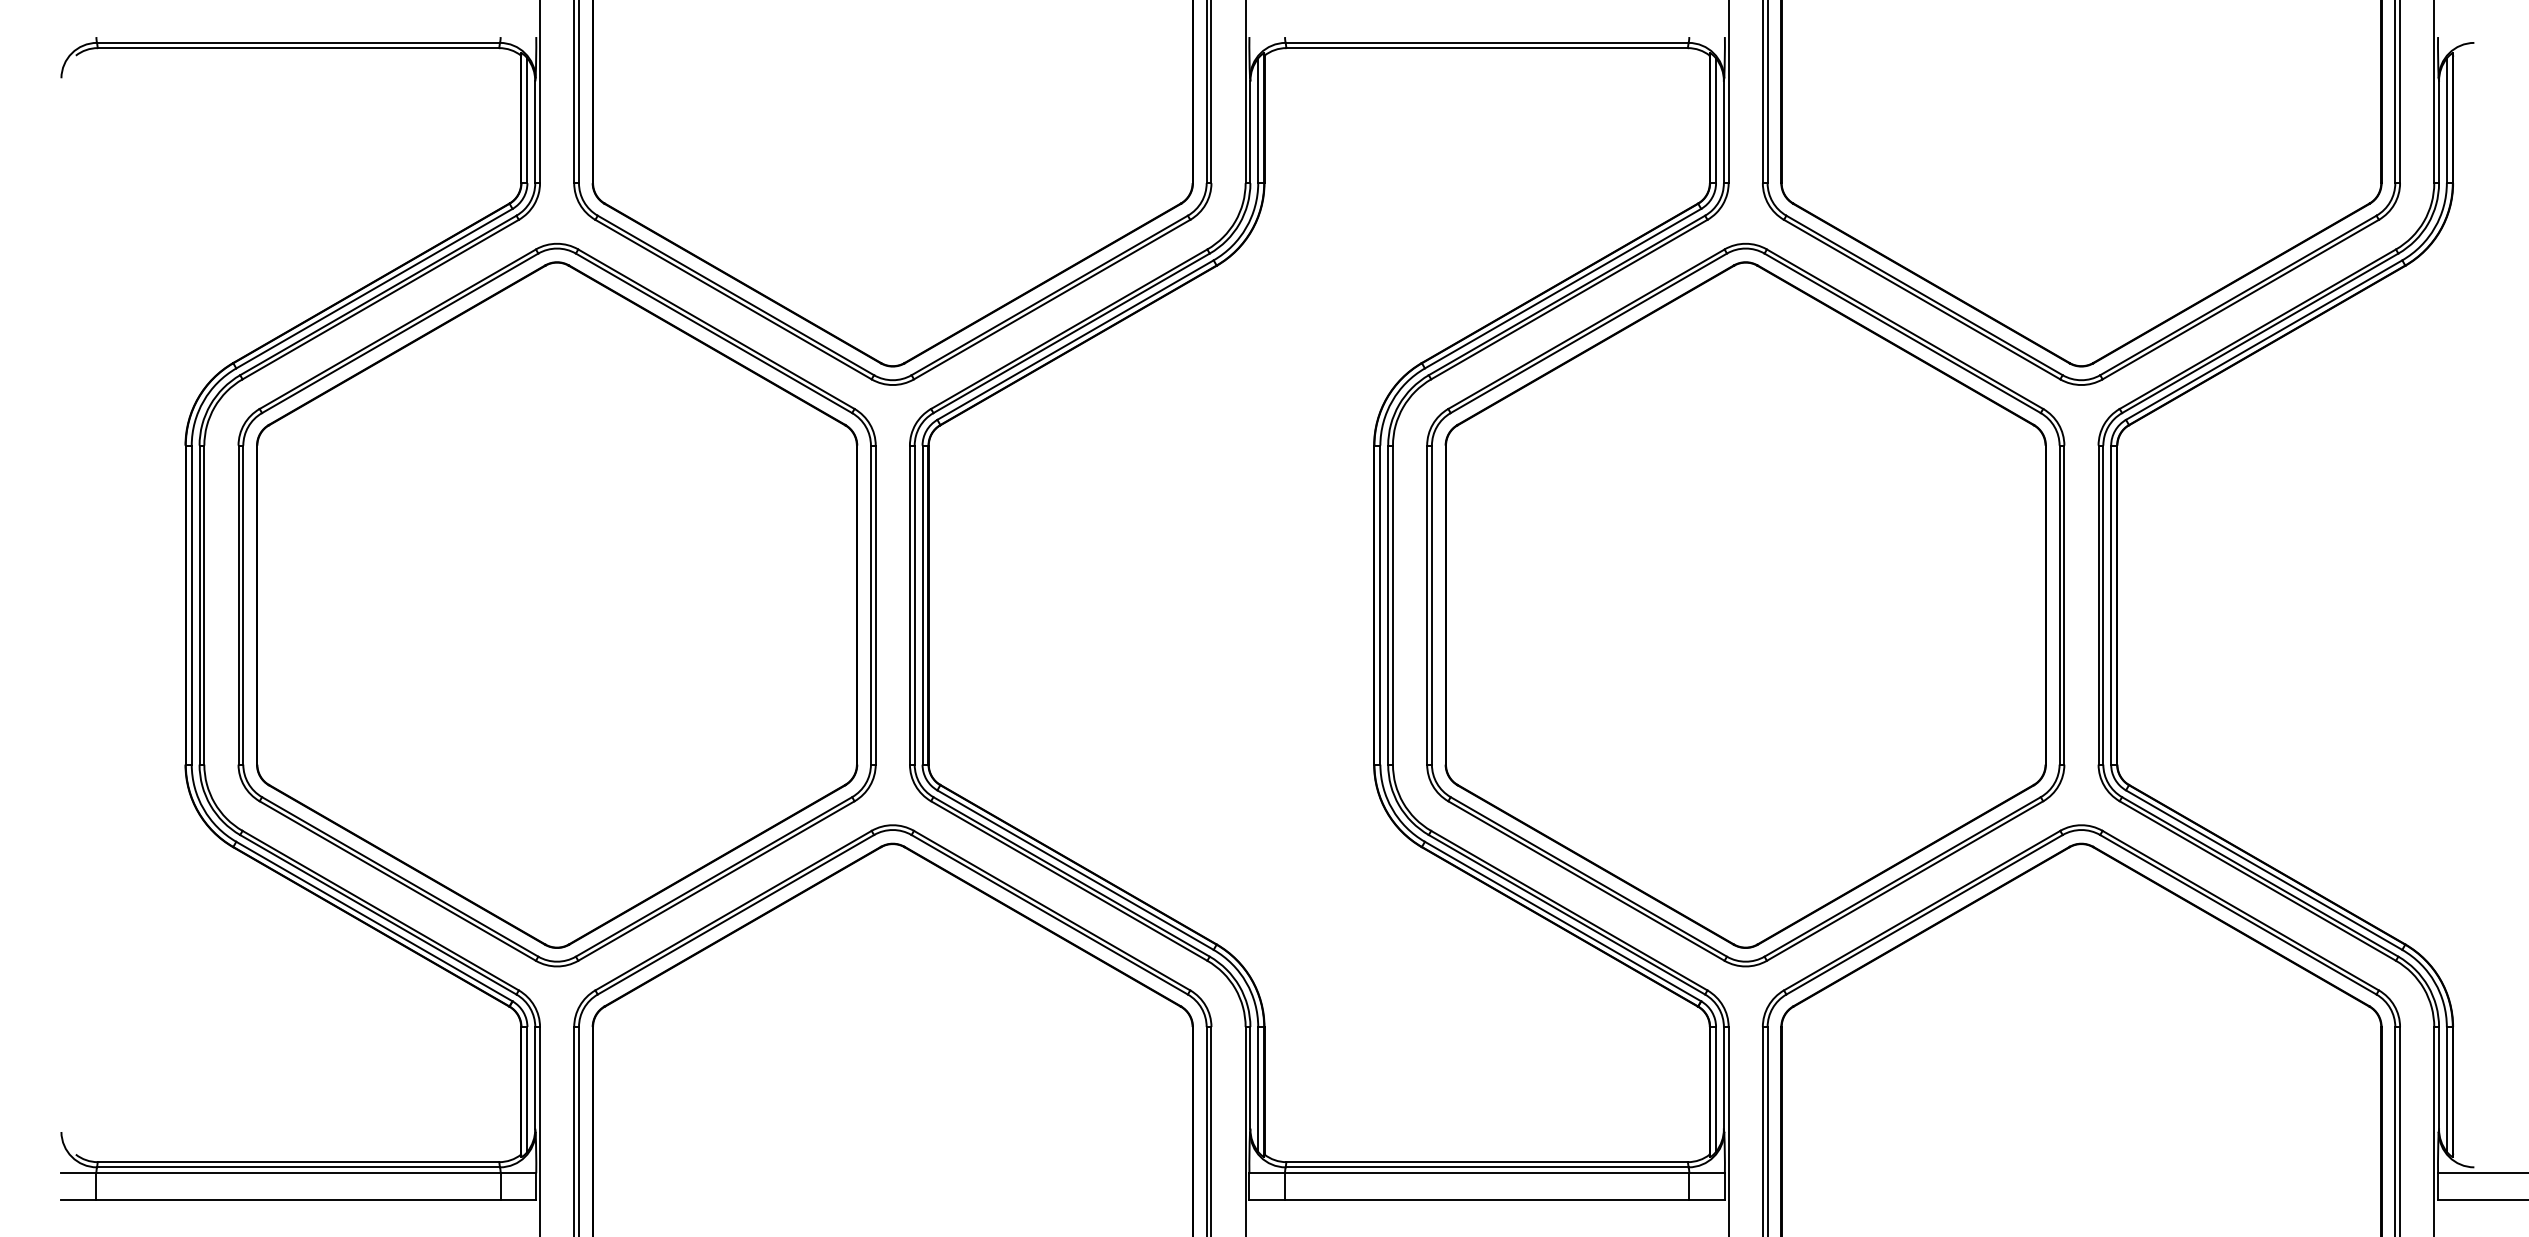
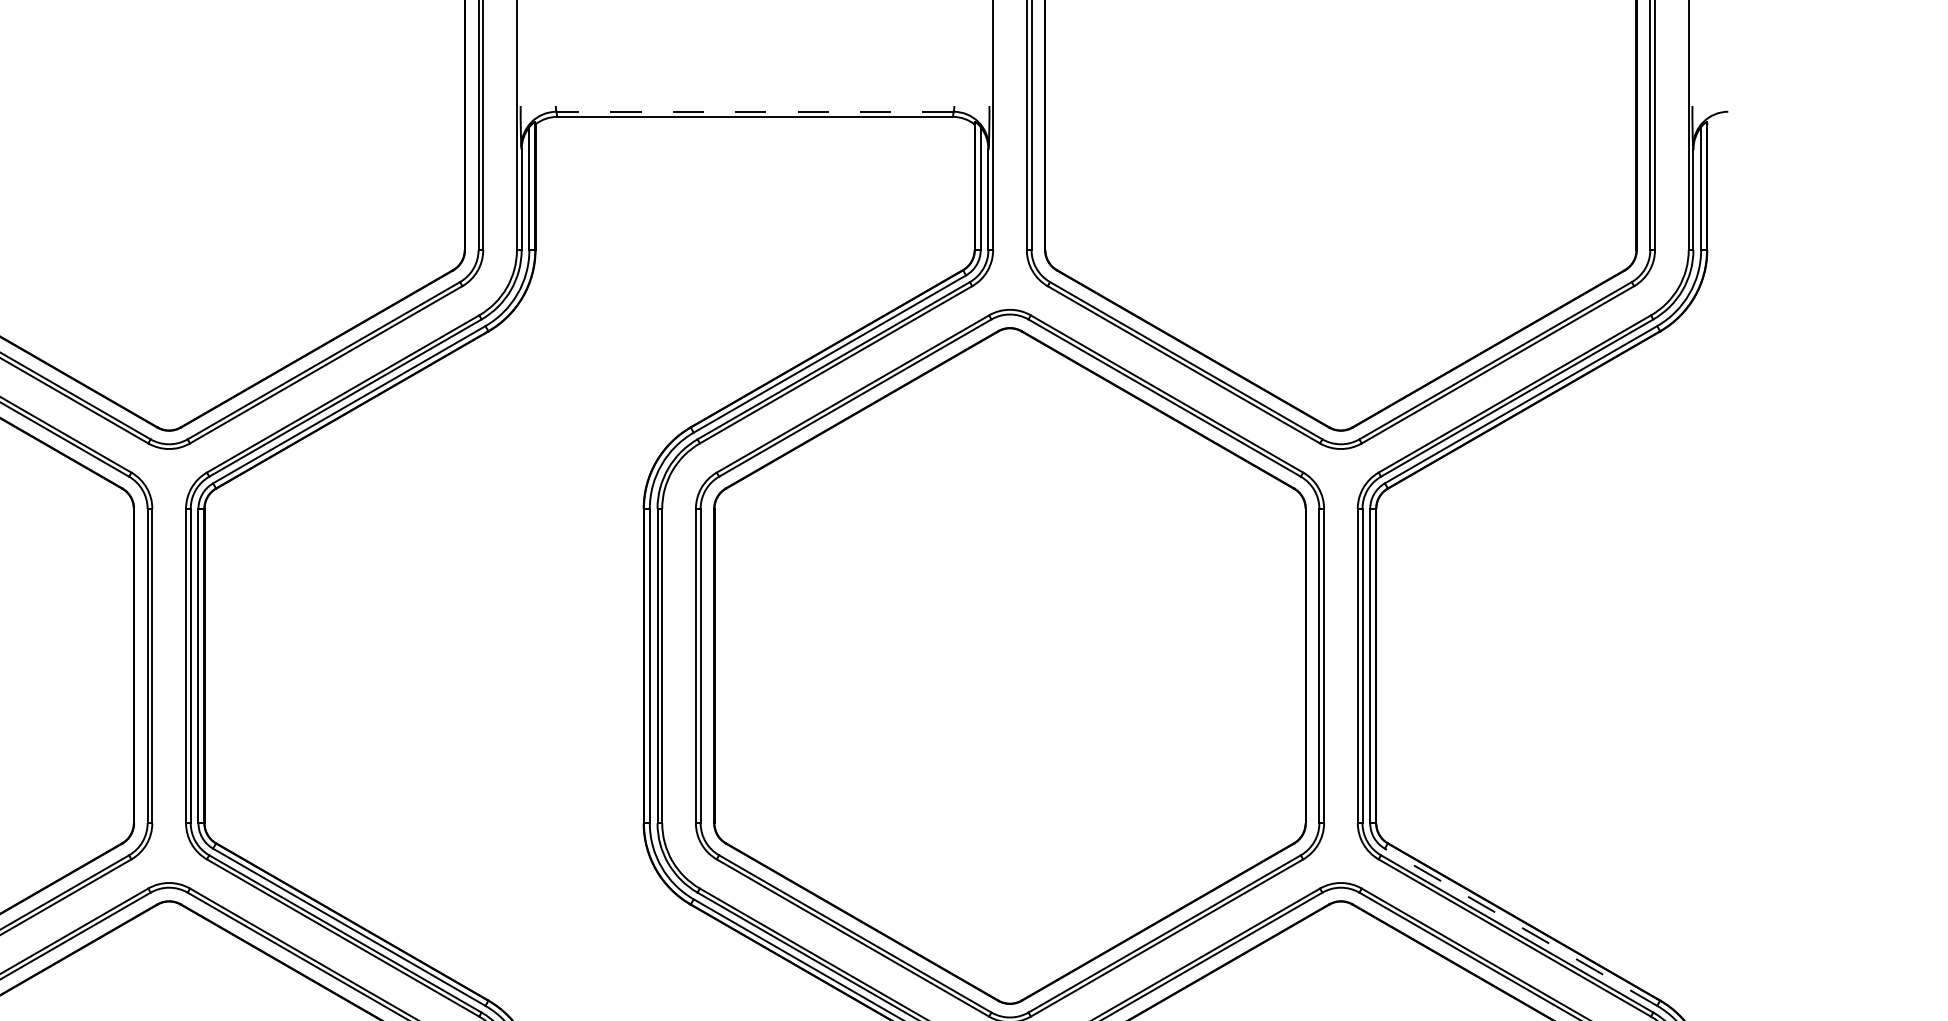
line: (1486, 42) -> (754, 111), solid -> dashed
line: (2264, 870) -> (1521, 927), solid -> dashed

